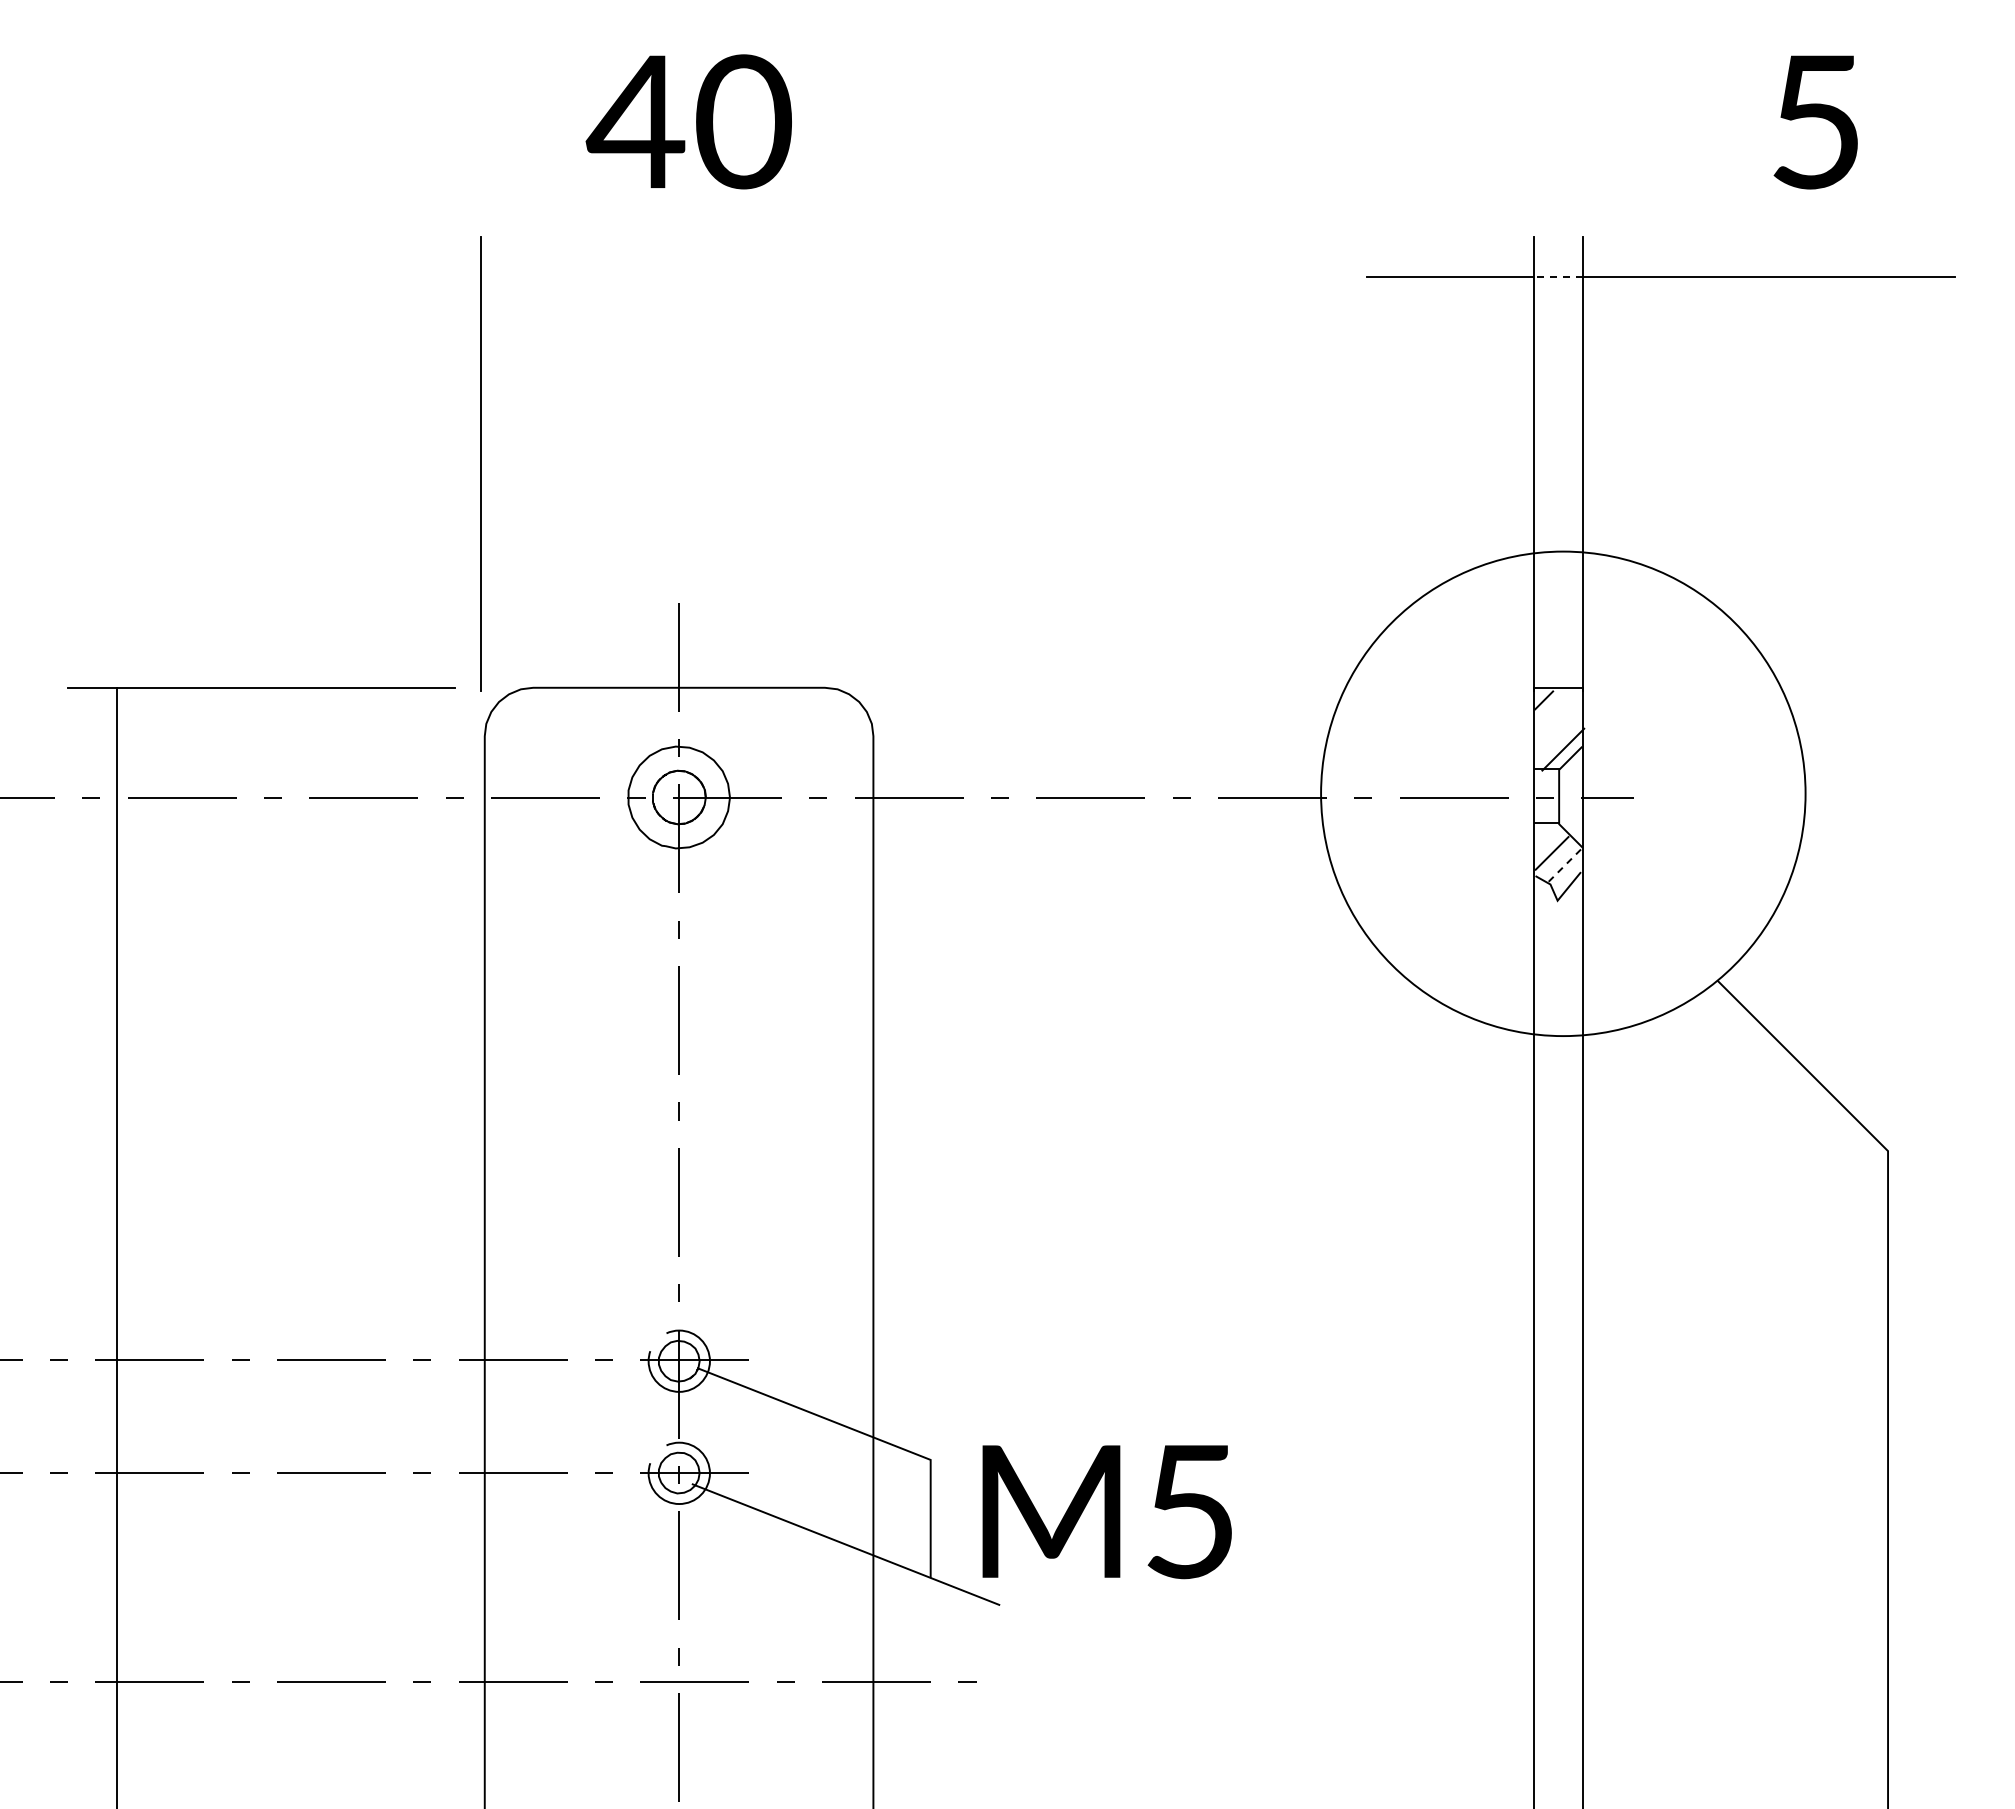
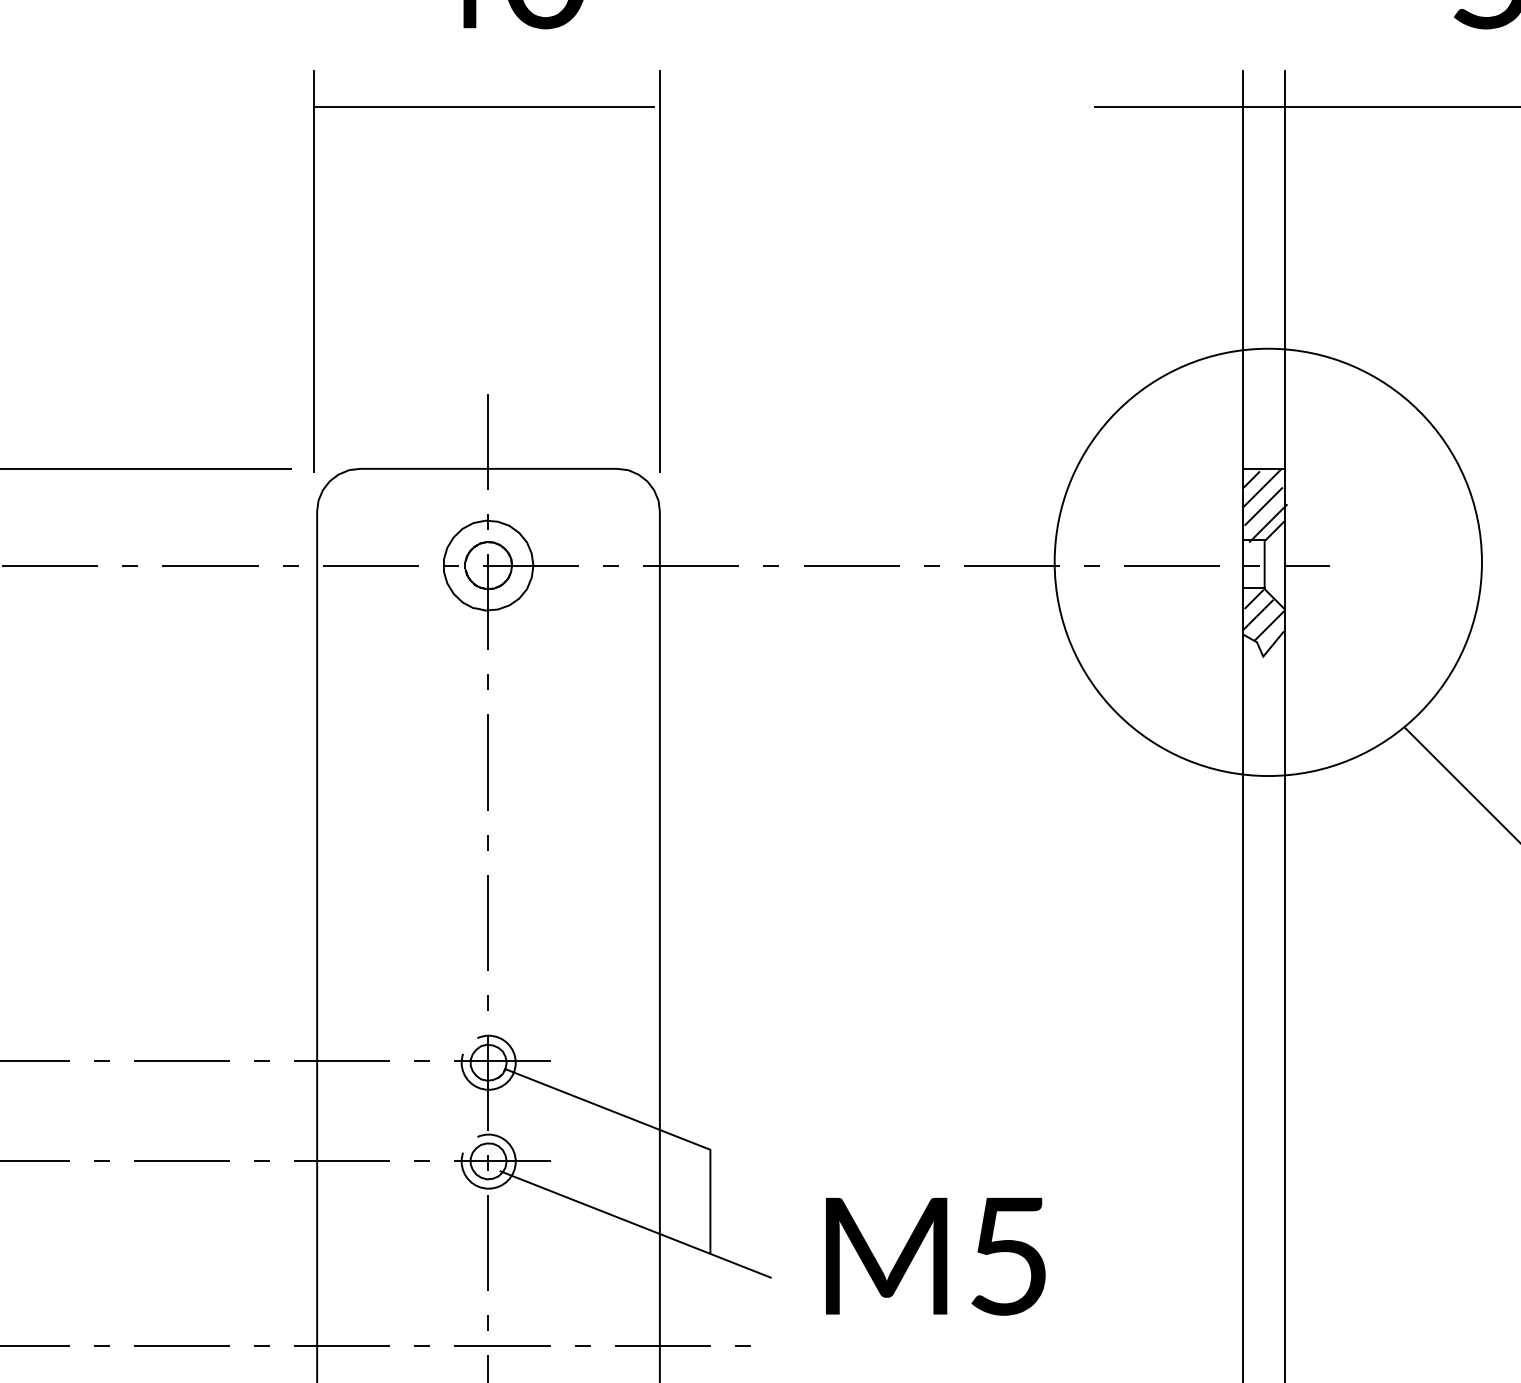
line: (674, 277) -> (484, 107), added
line: (1557, 277) -> (1263, 107), dashed -> solid
line: (873, 463) -> (659, 271), added
line: (1556, 710) -> (1262, 488), added
line: (1558, 730) -> (1264, 506), added
line: (1547, 835) -> (1254, 599), added
line: (1564, 866) -> (1269, 626), dashed -> solid
text: (1106, 1512) -> (935, 1257), moved

